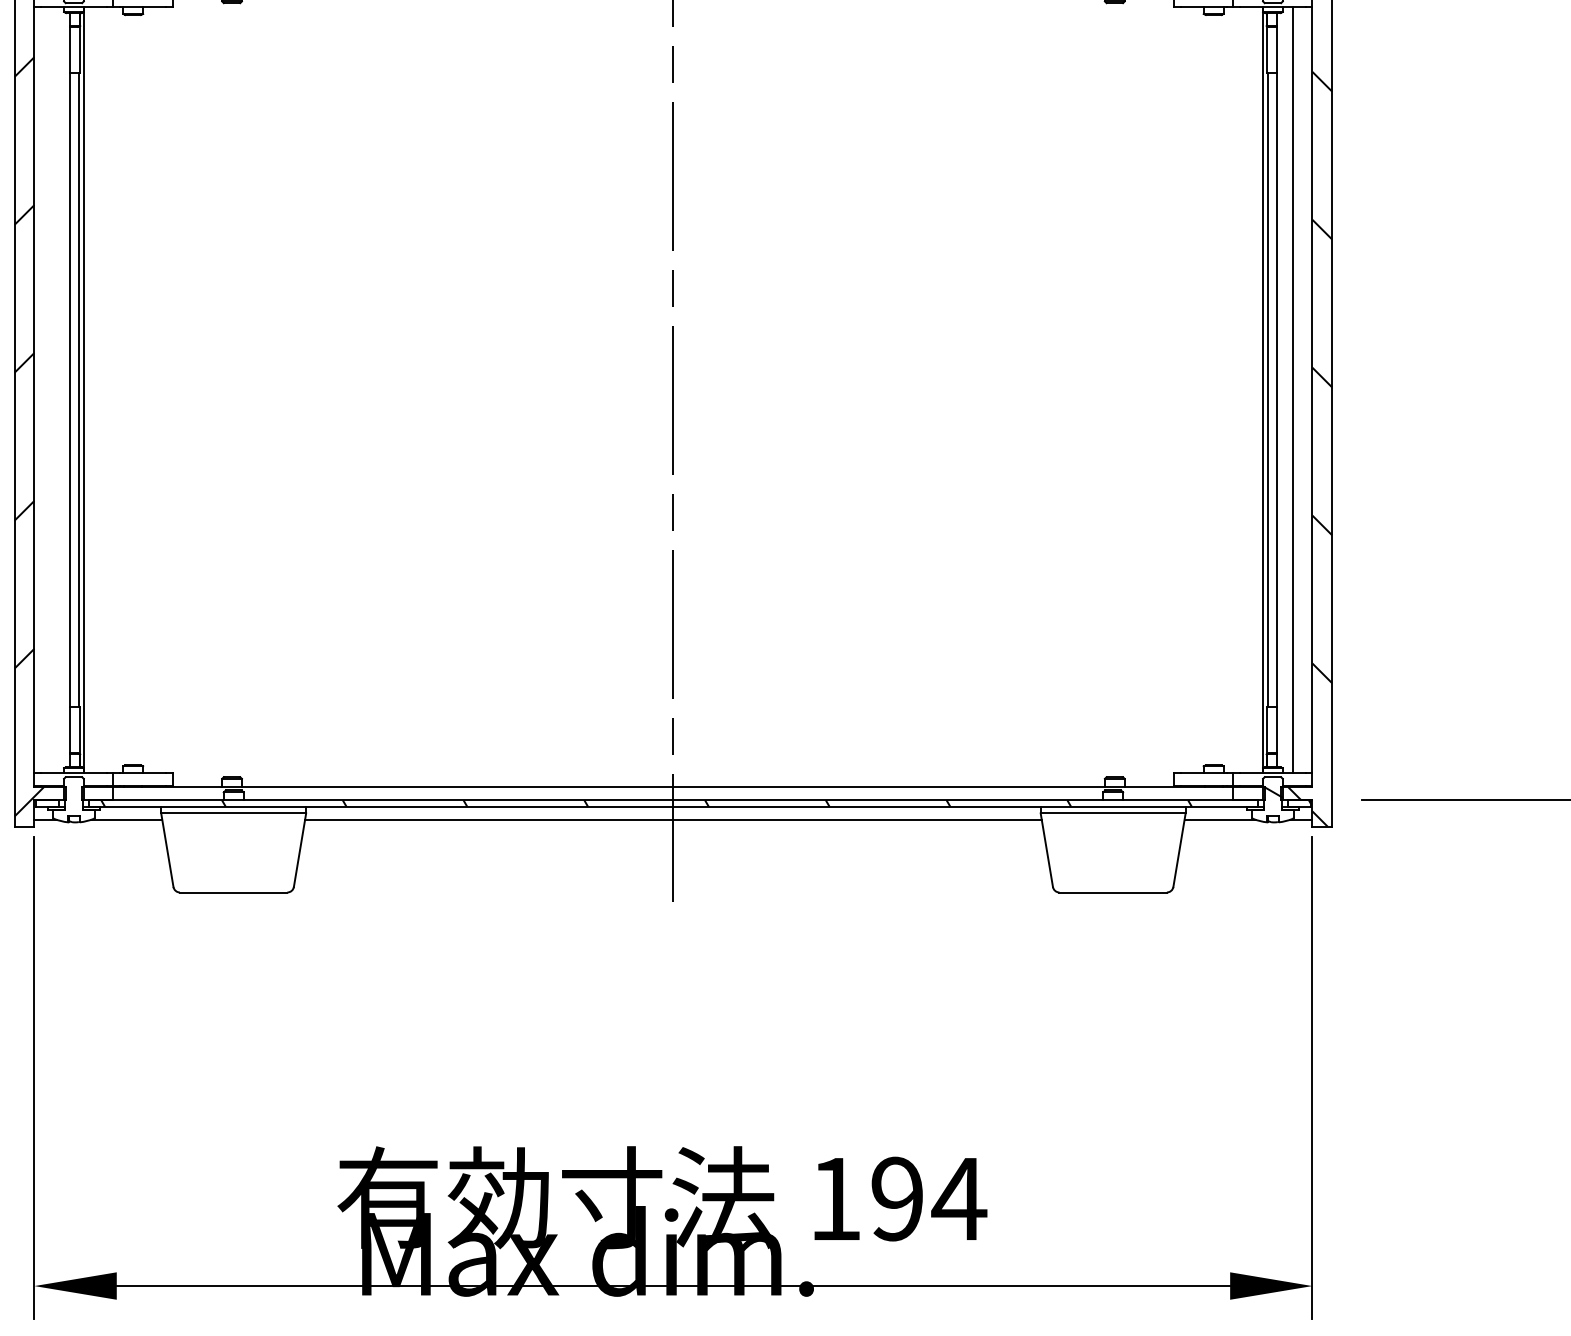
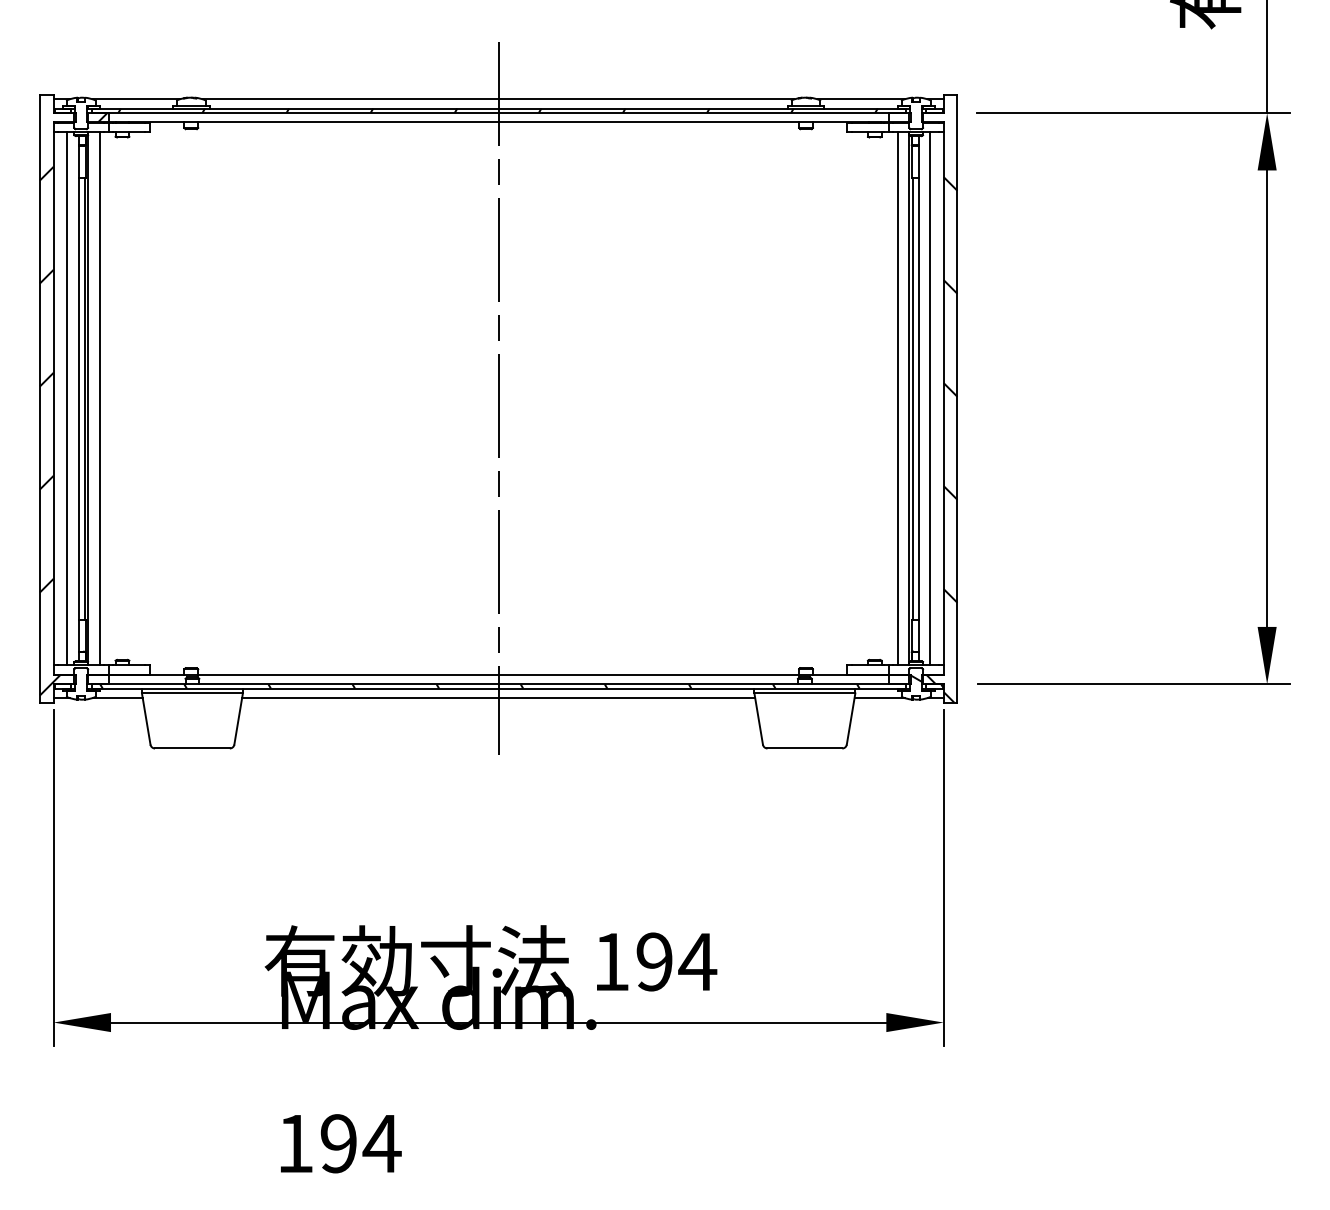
line: (54, 389) -> (67, 398), added
line: (100, 389) -> (99, 398), added
line: (1246, 389) -> (897, 398), added

